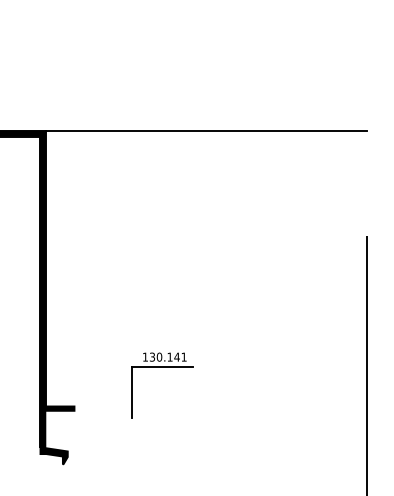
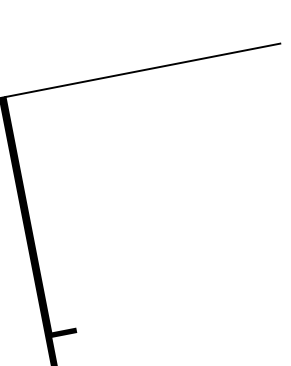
part: (162, 367) -> (144, 280), removed

